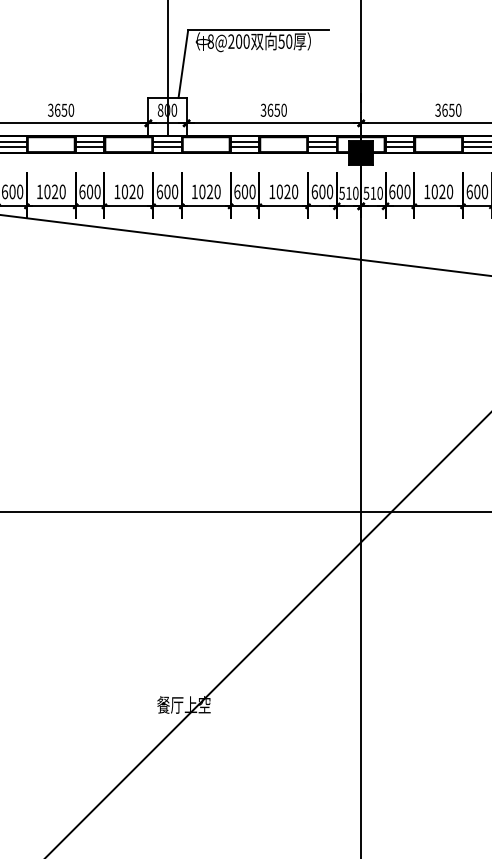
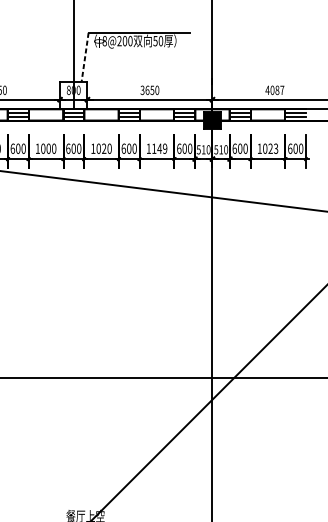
line: (183, 64) -> (85, 57), solid -> dashed
text: (448, 109) -> (275, 89), 3650 -> 4087
text: (132, 191) -> (48, 148), 1020 -> 1000
text: (287, 191) -> (159, 148), 1020 -> 1149
text: (449, 191) -> (275, 148), 1020 -> 1023

